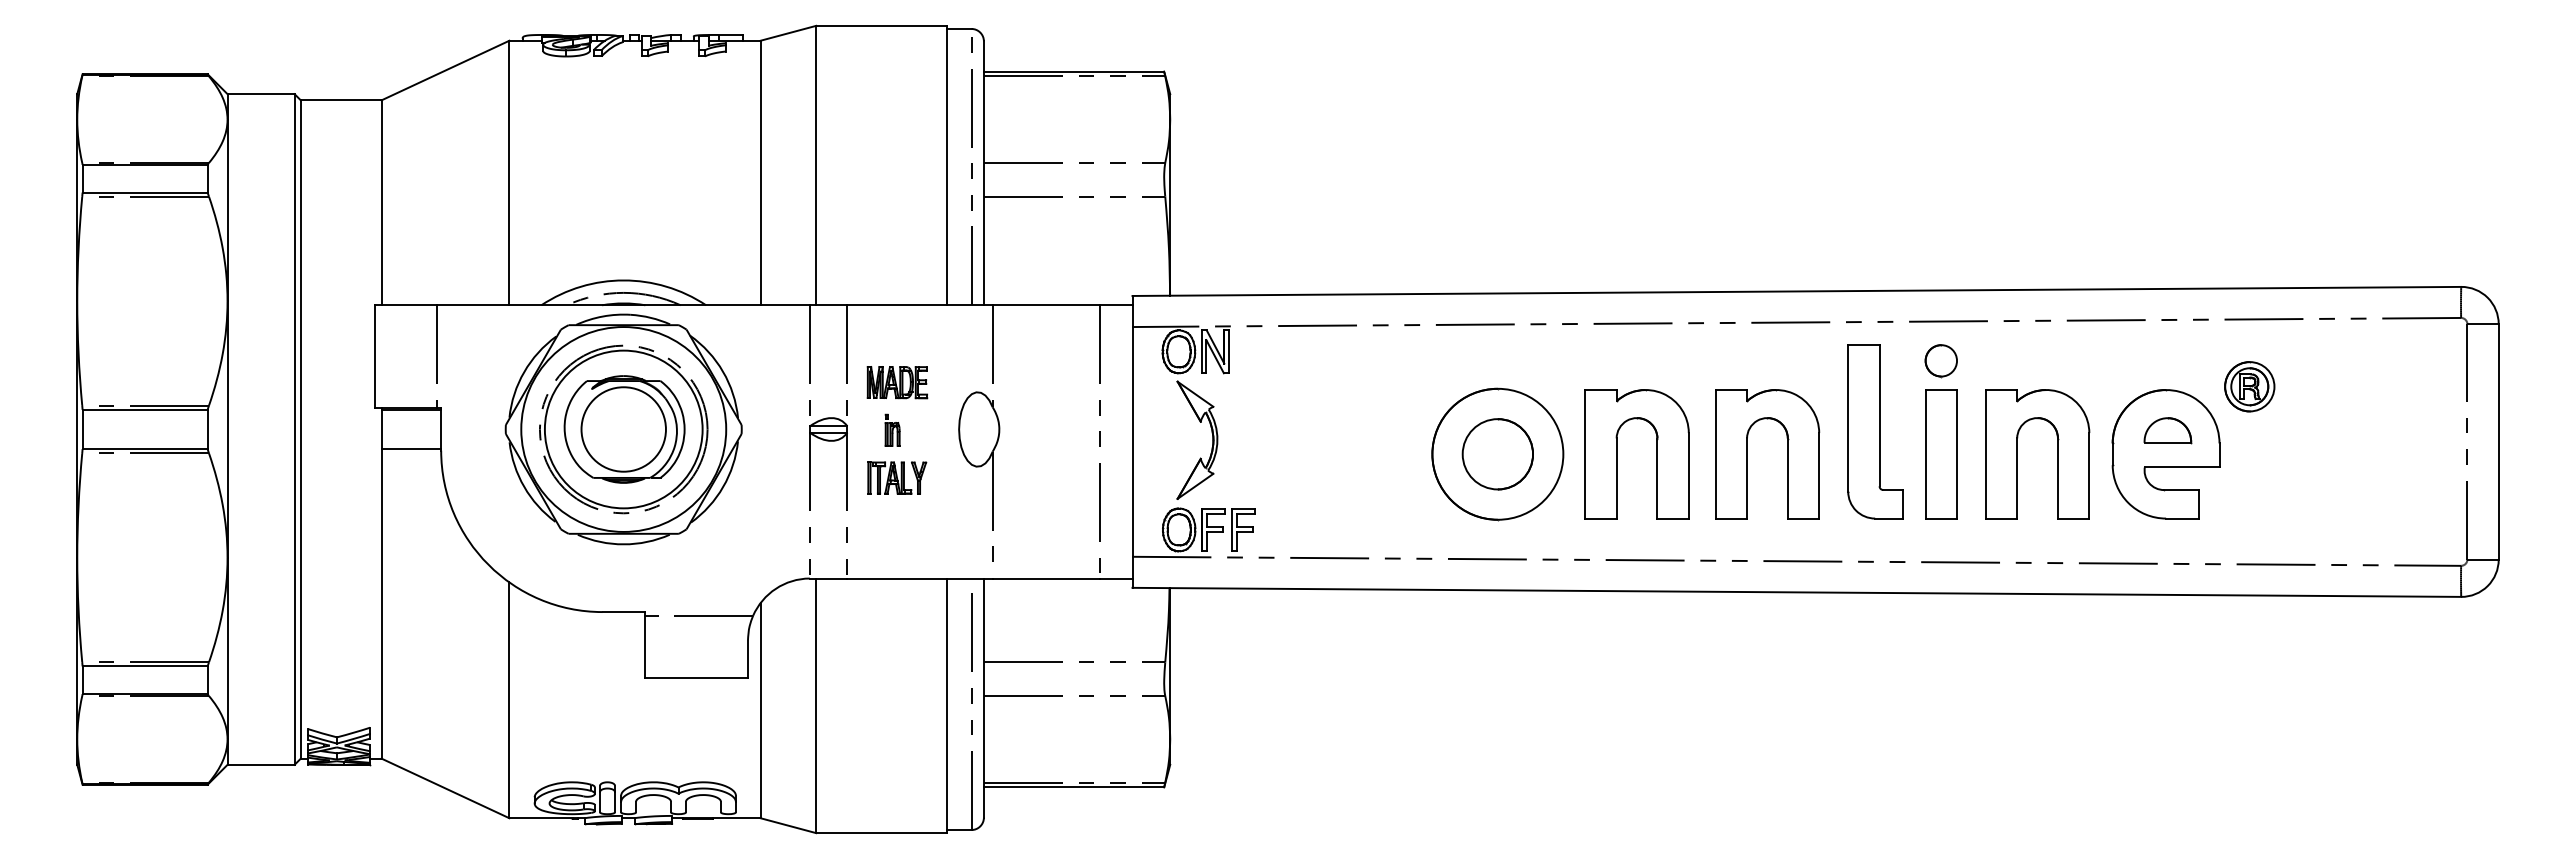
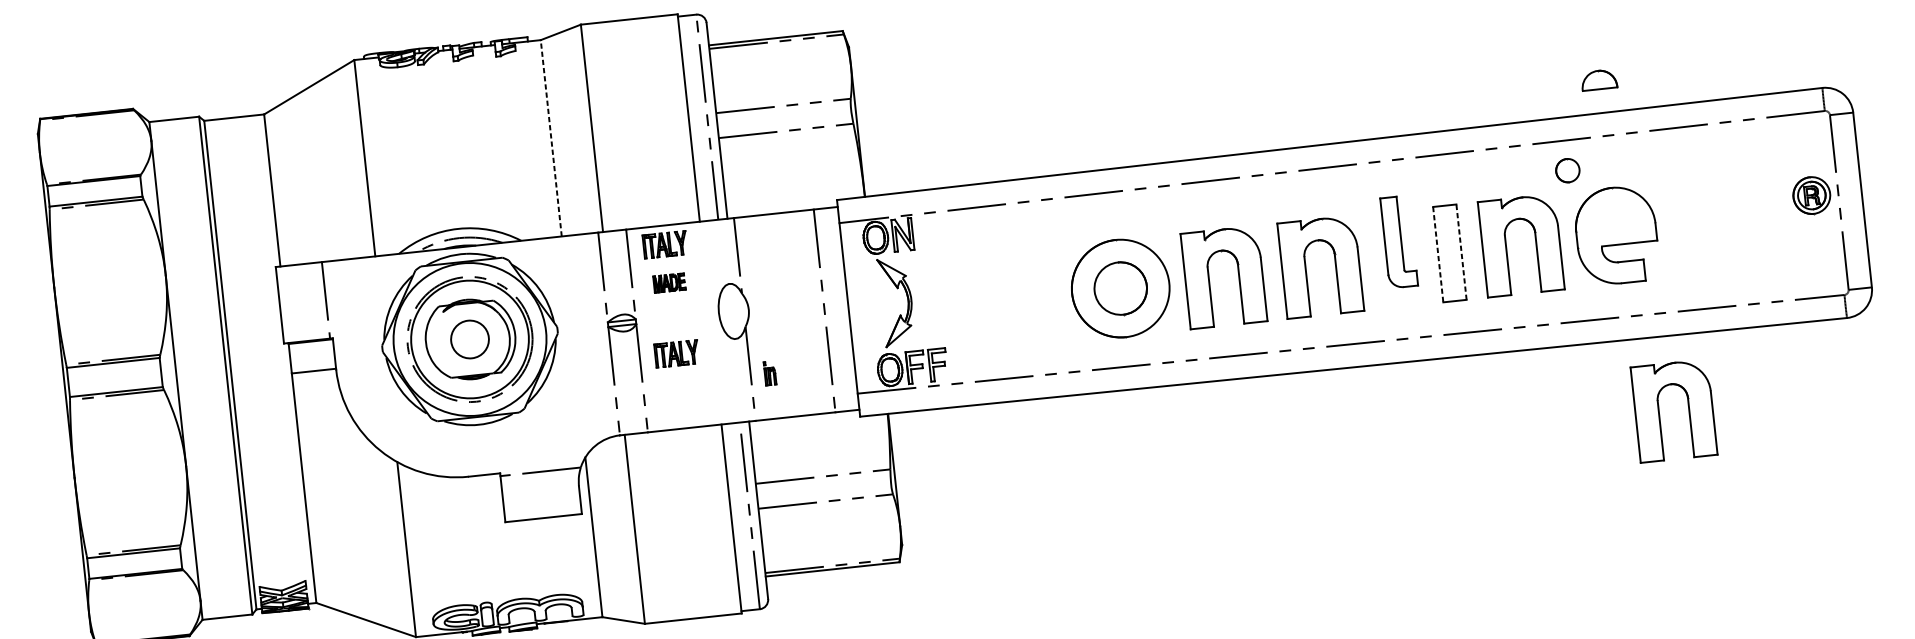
line: (760, 172) -> (551, 137), solid -> dashed
part: (897, 330) -> (665, 244), added
part: (1940, 361) -> (1567, 171), moved
part: (897, 382) -> (669, 282), size x0.7
part: (2249, 386) -> (1811, 195), moved
circle: (623, 429) -> (469, 339), size x0.6
part: (892, 429) -> (769, 372), moved
part: (2167, 430) -> (1598, 80), moved
part: (1875, 431) -> (1399, 241), size x0.7
line: (1957, 453) -> (1461, 251), solid -> dashed
line: (1925, 454) -> (1438, 254), solid -> dashed
part: (2197, 696) -> (1659, 412), added

